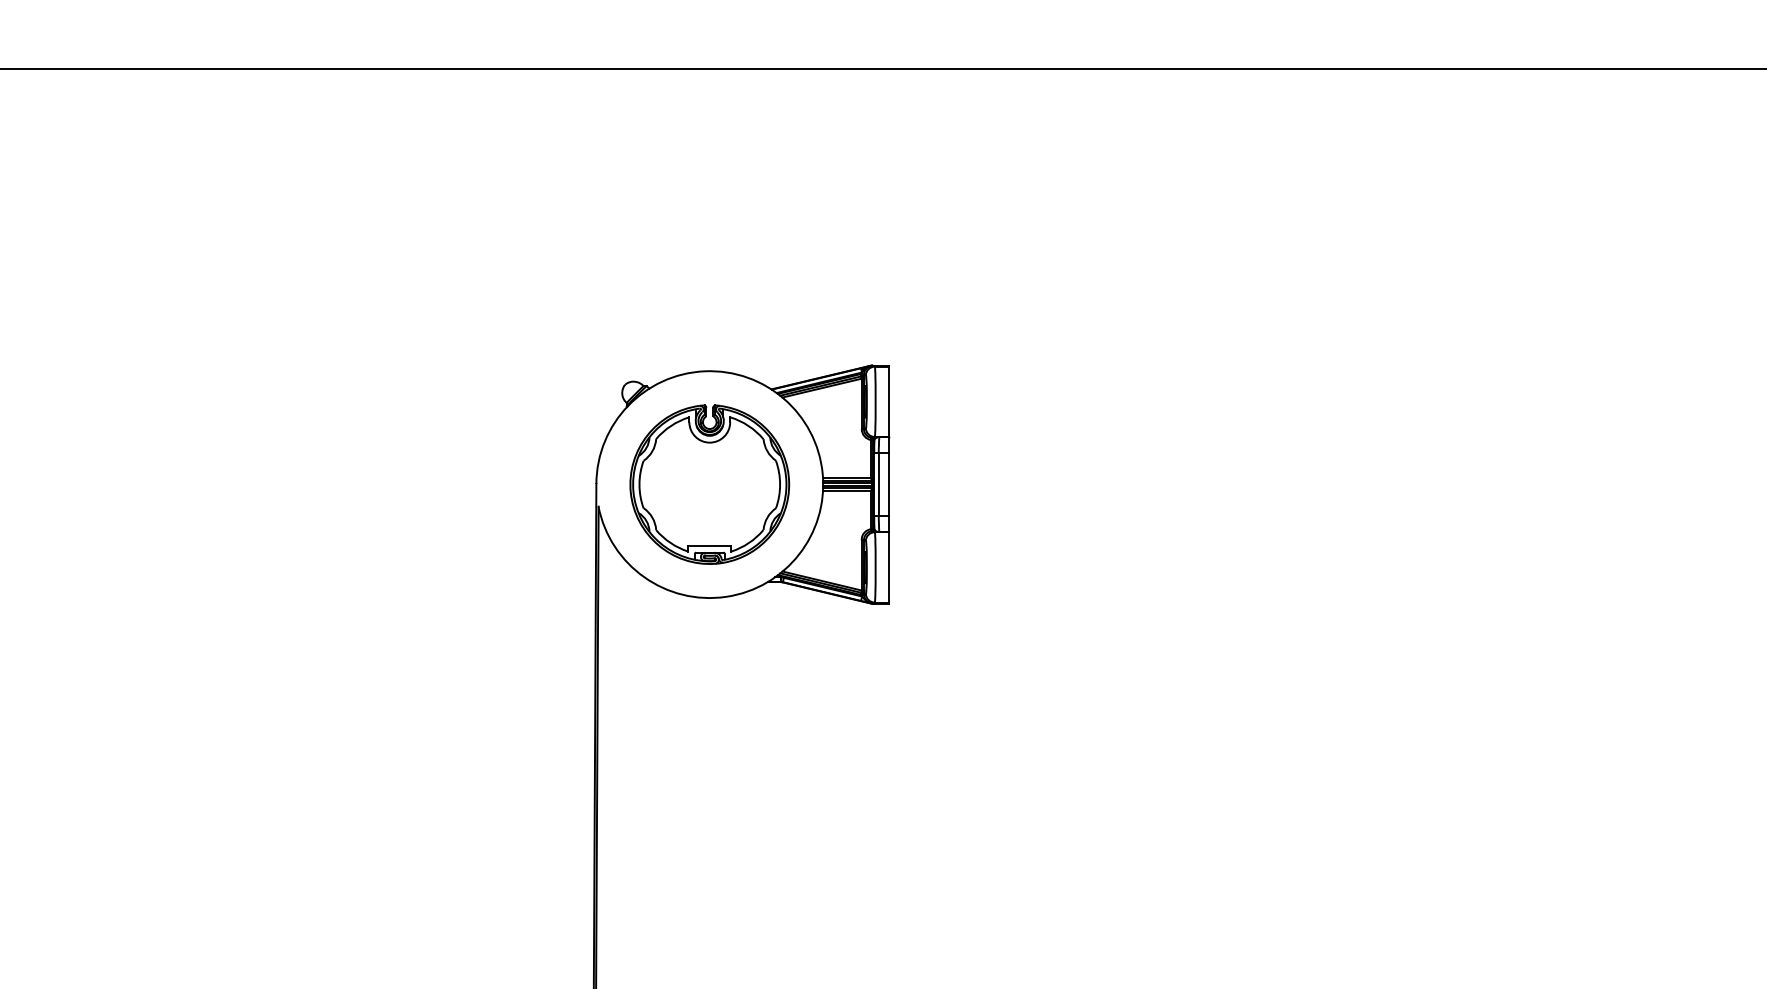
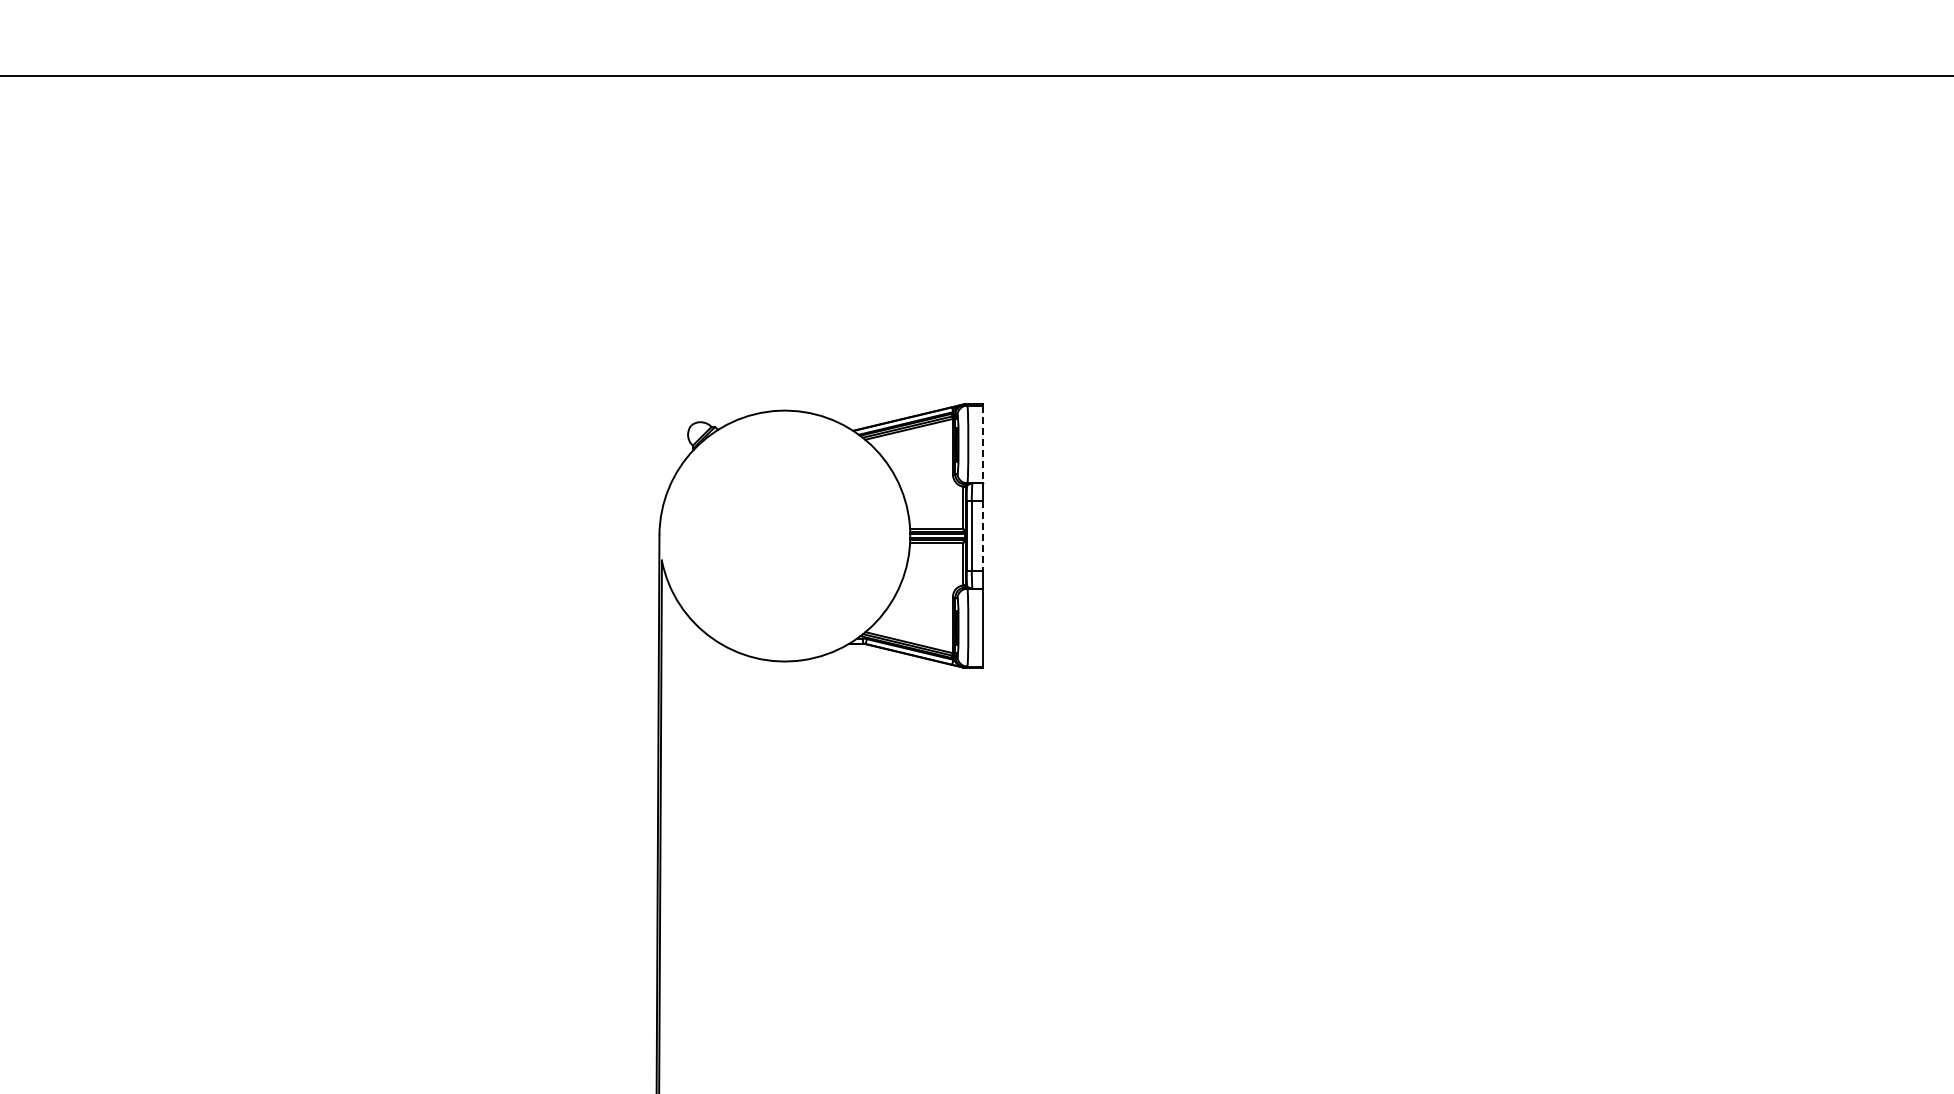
line: (889, 401) -> (983, 444), solid -> dashed
part: (709, 484) -> (784, 535), removed
line: (889, 484) -> (983, 535), solid -> dashed

